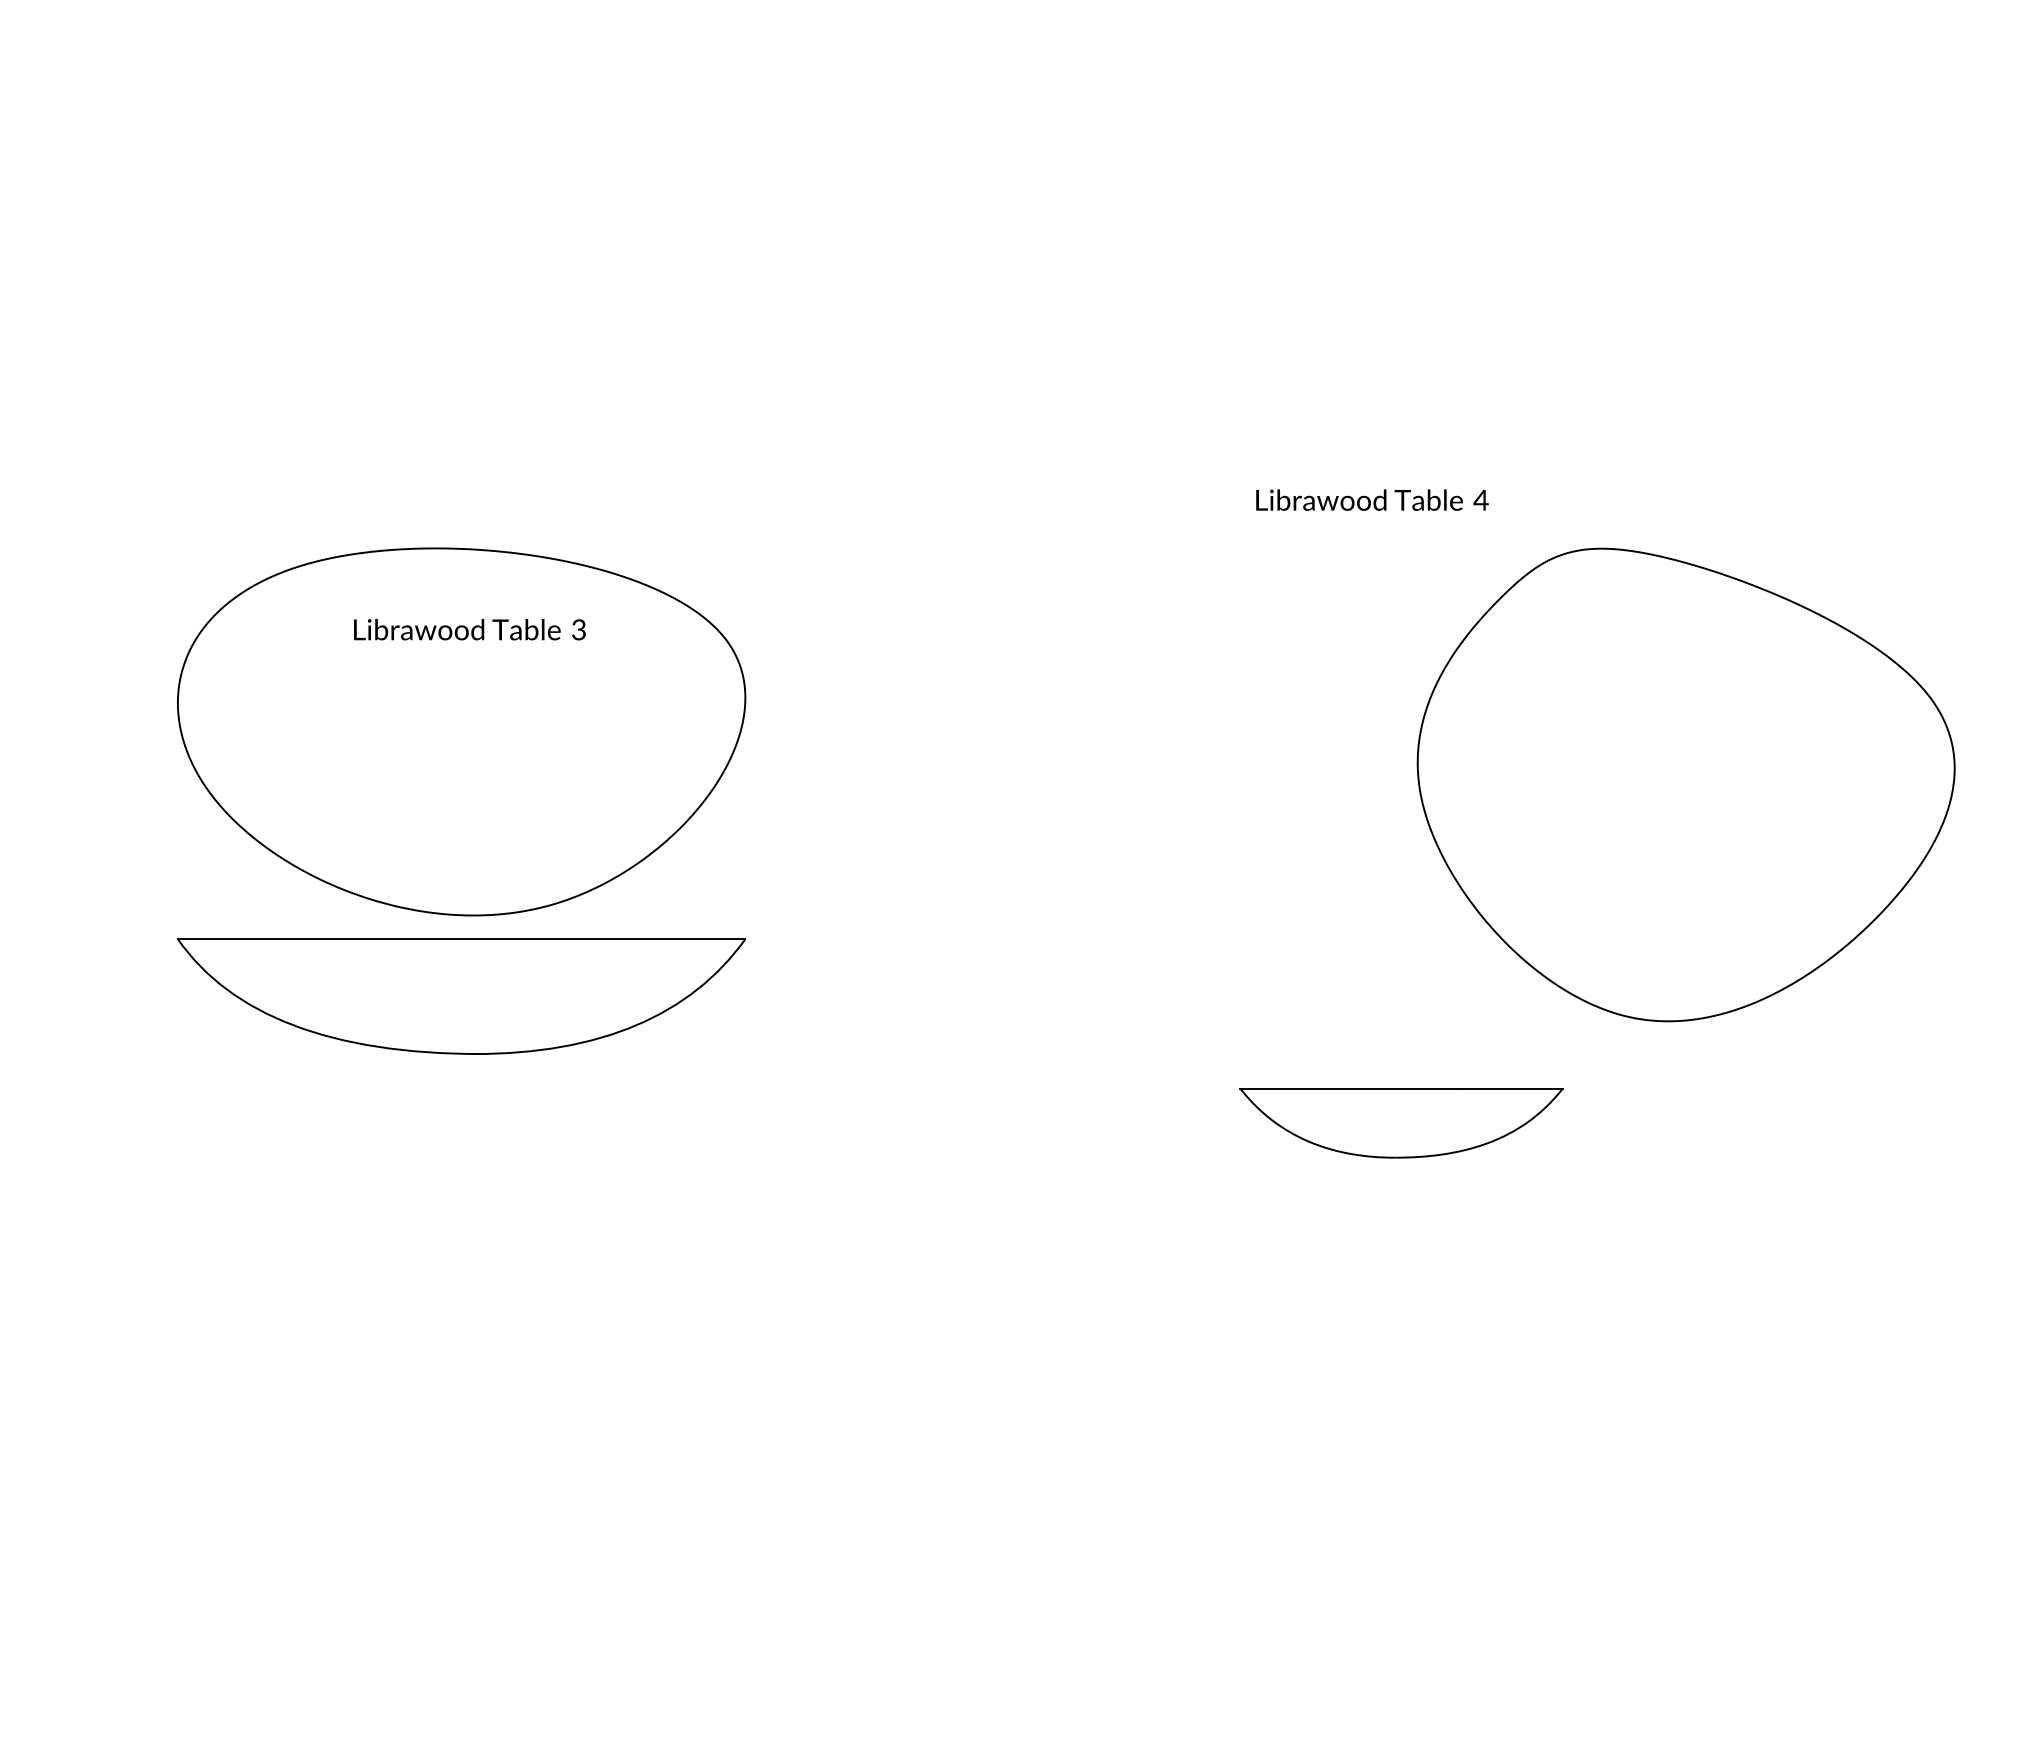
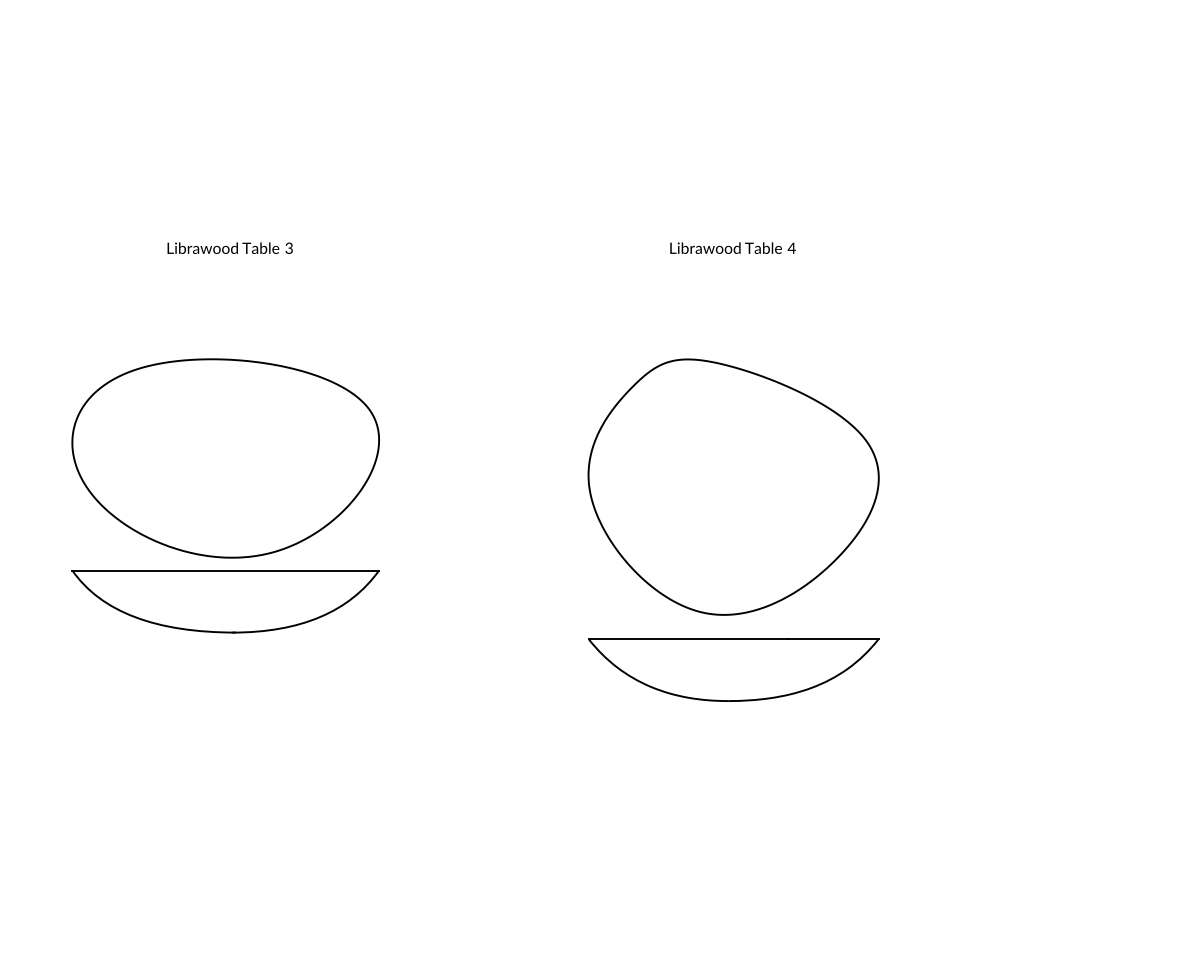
text: (1371, 498) -> (732, 247), moved
text: (468, 628) -> (229, 247), moved
part: (1685, 783) -> (733, 486), moved
part: (1400, 1122) -> (733, 669), size x1.67

